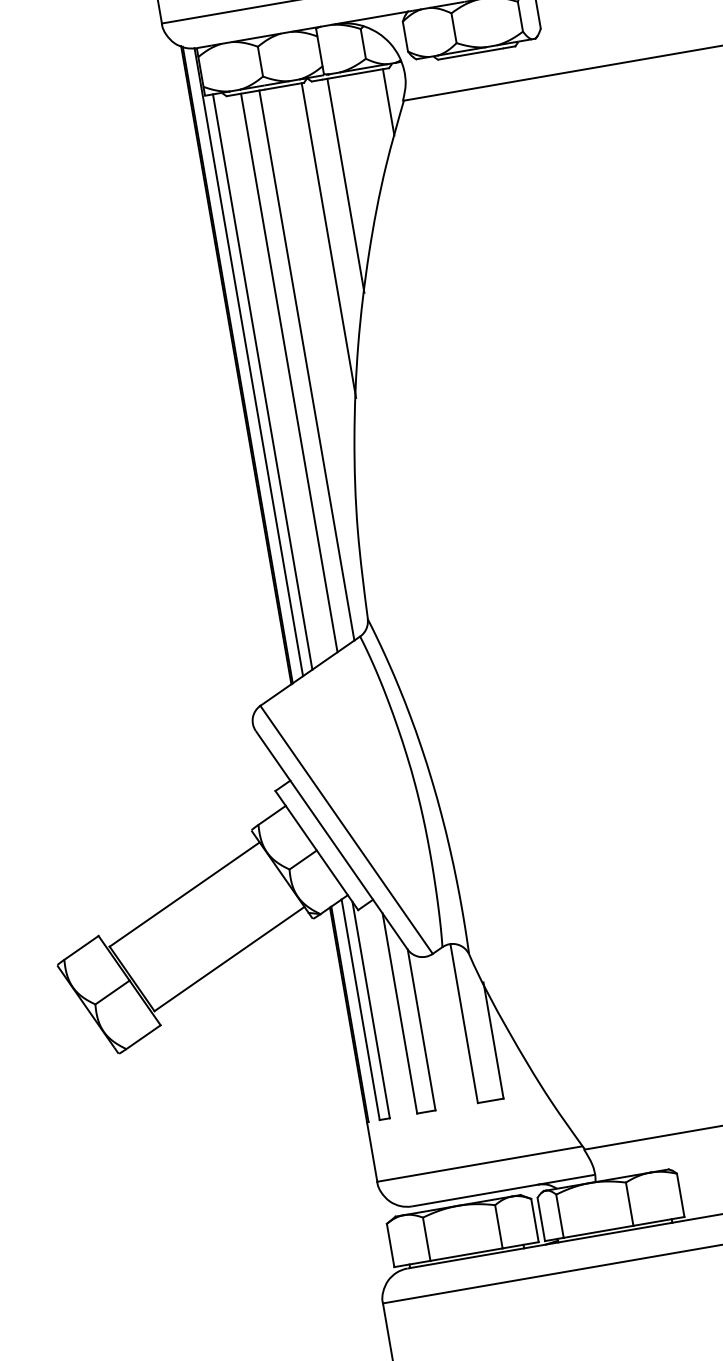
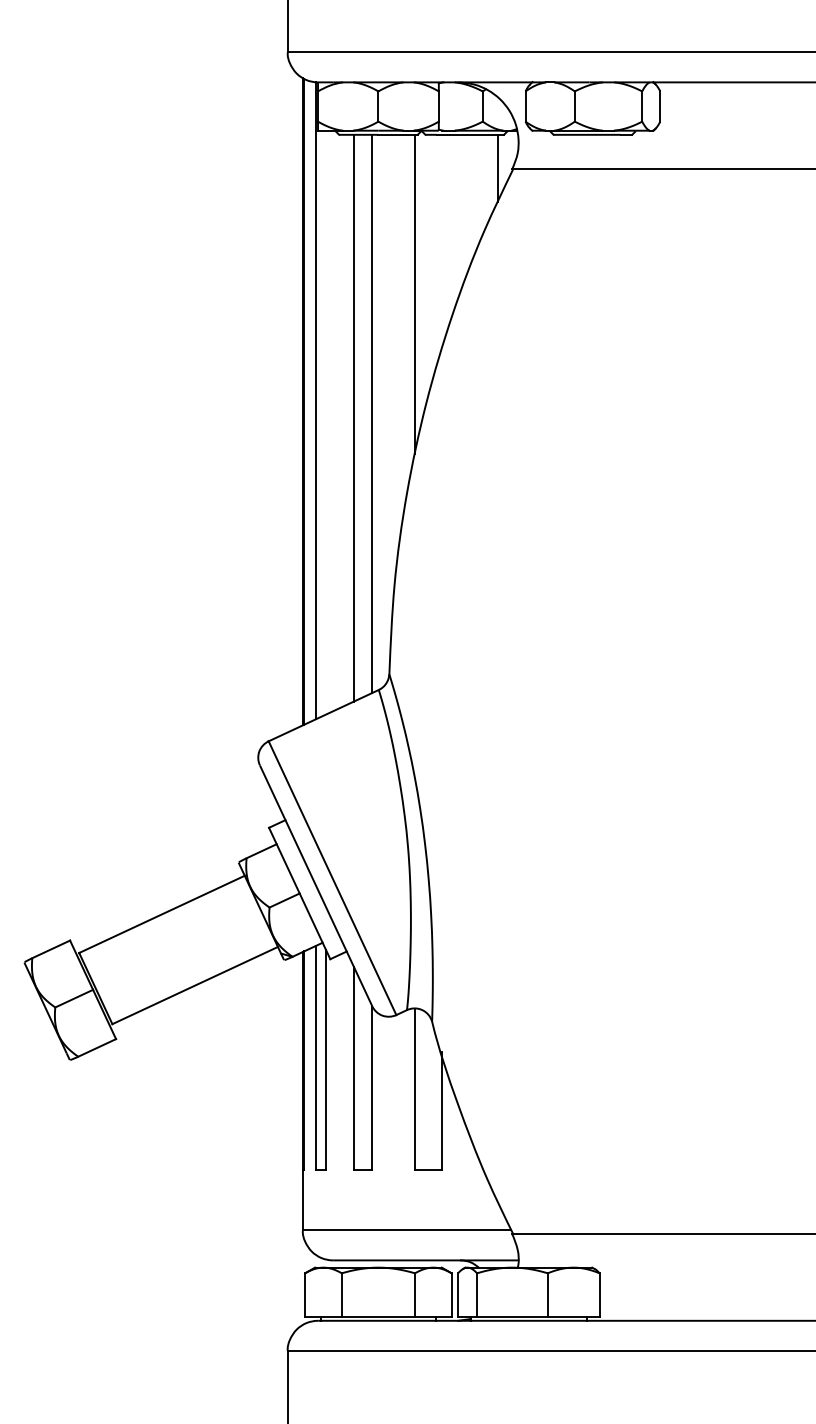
line: (345, 185) -> (441, 243), removed
line: (263, 381) -> (326, 422), removed

